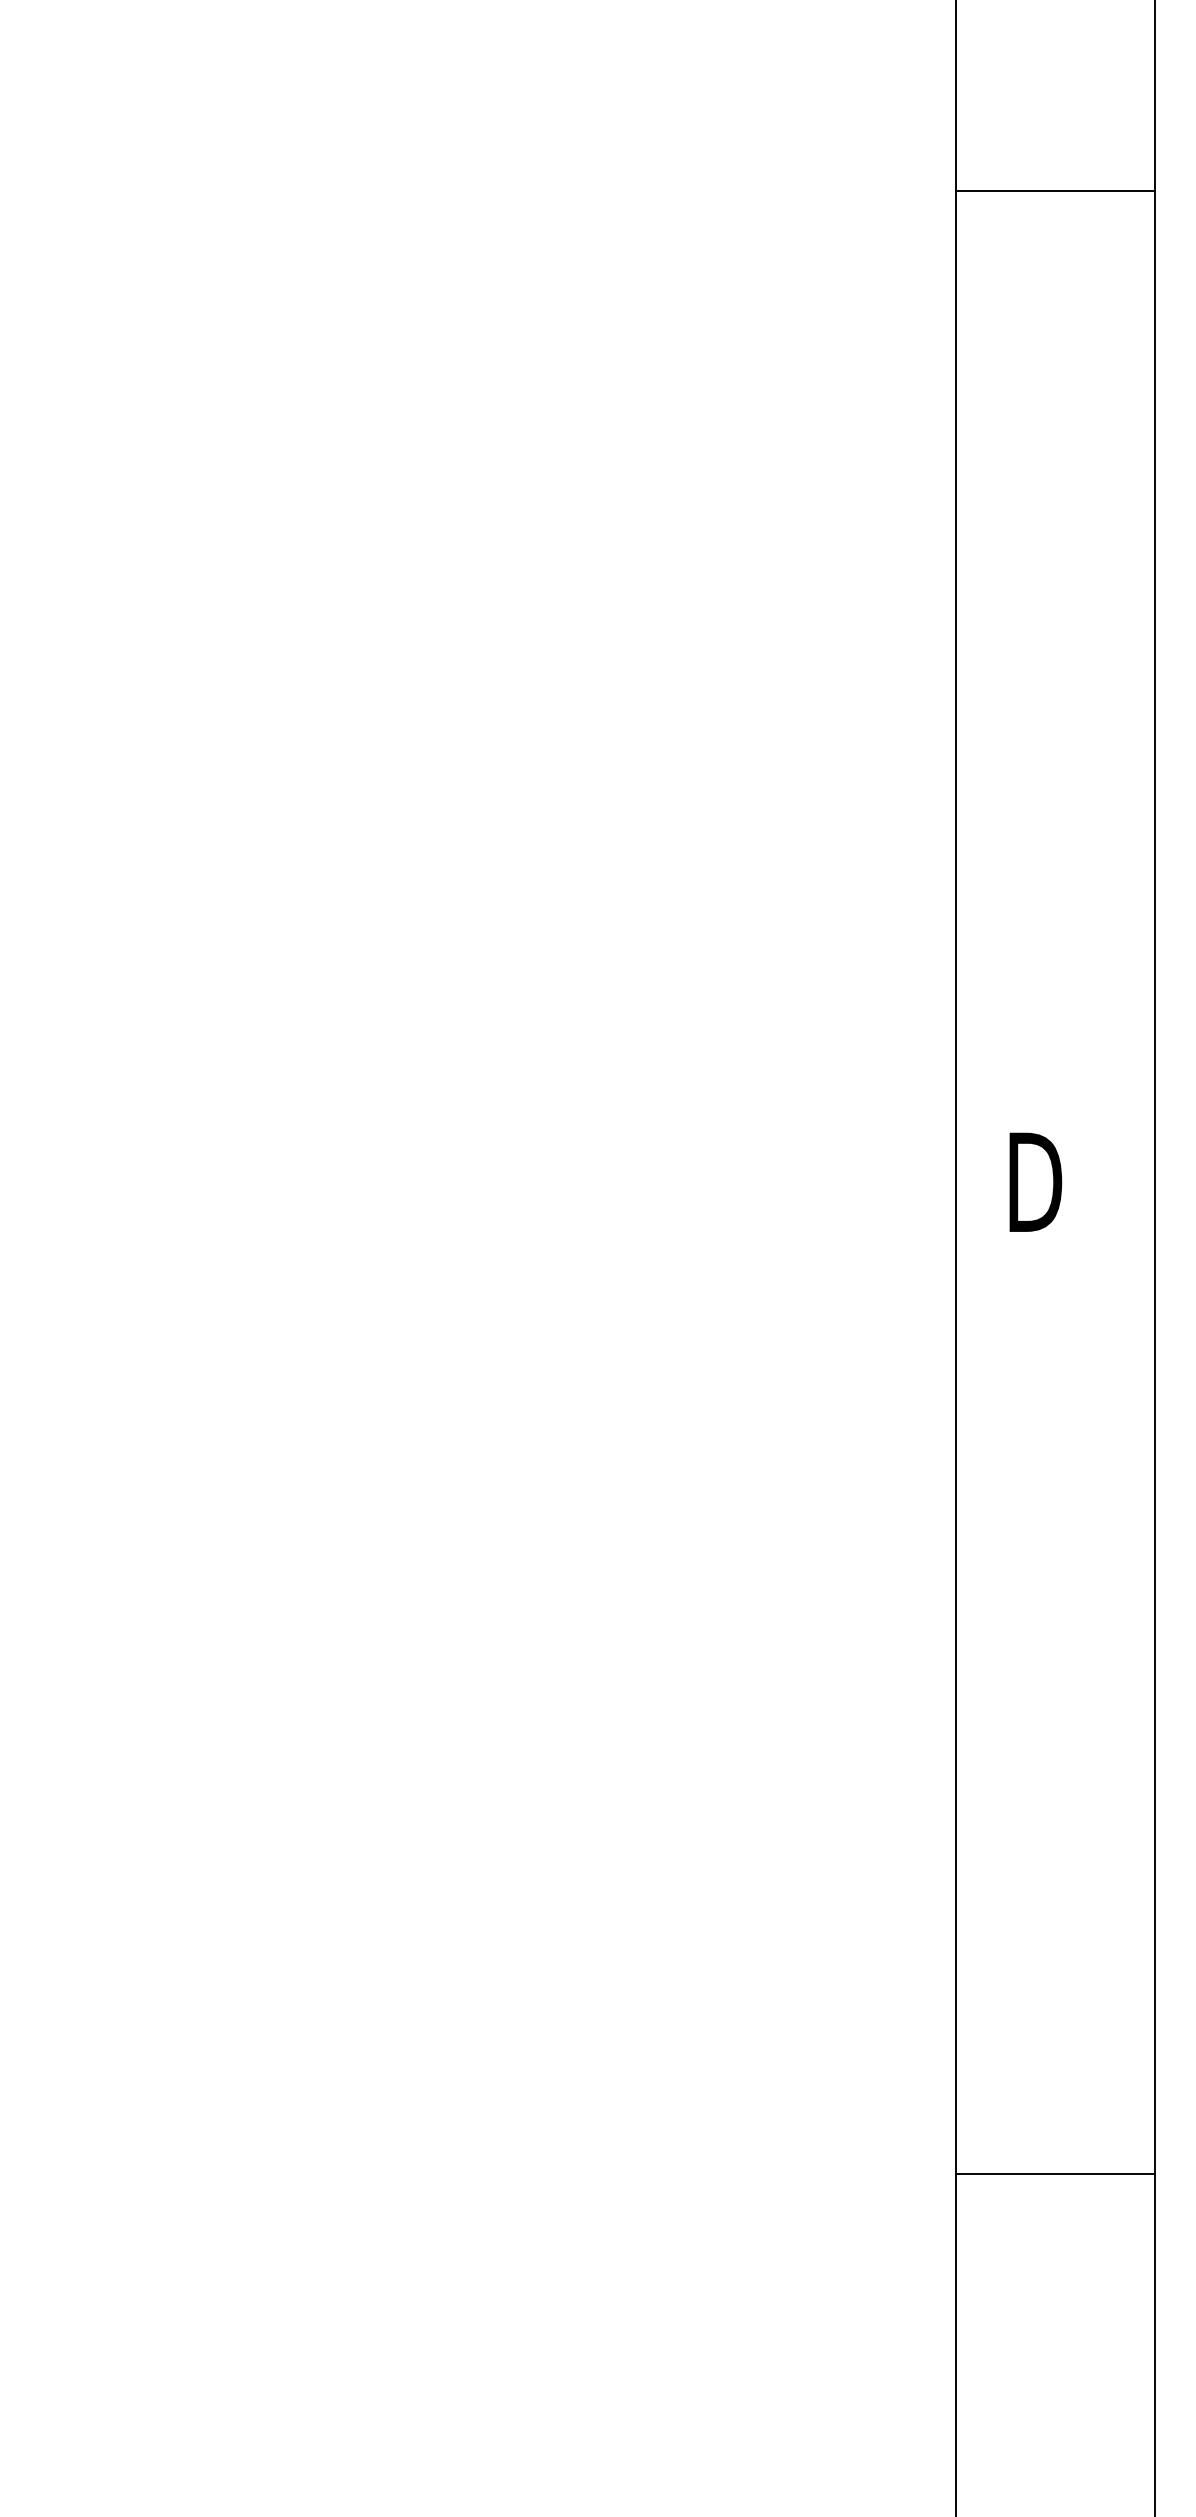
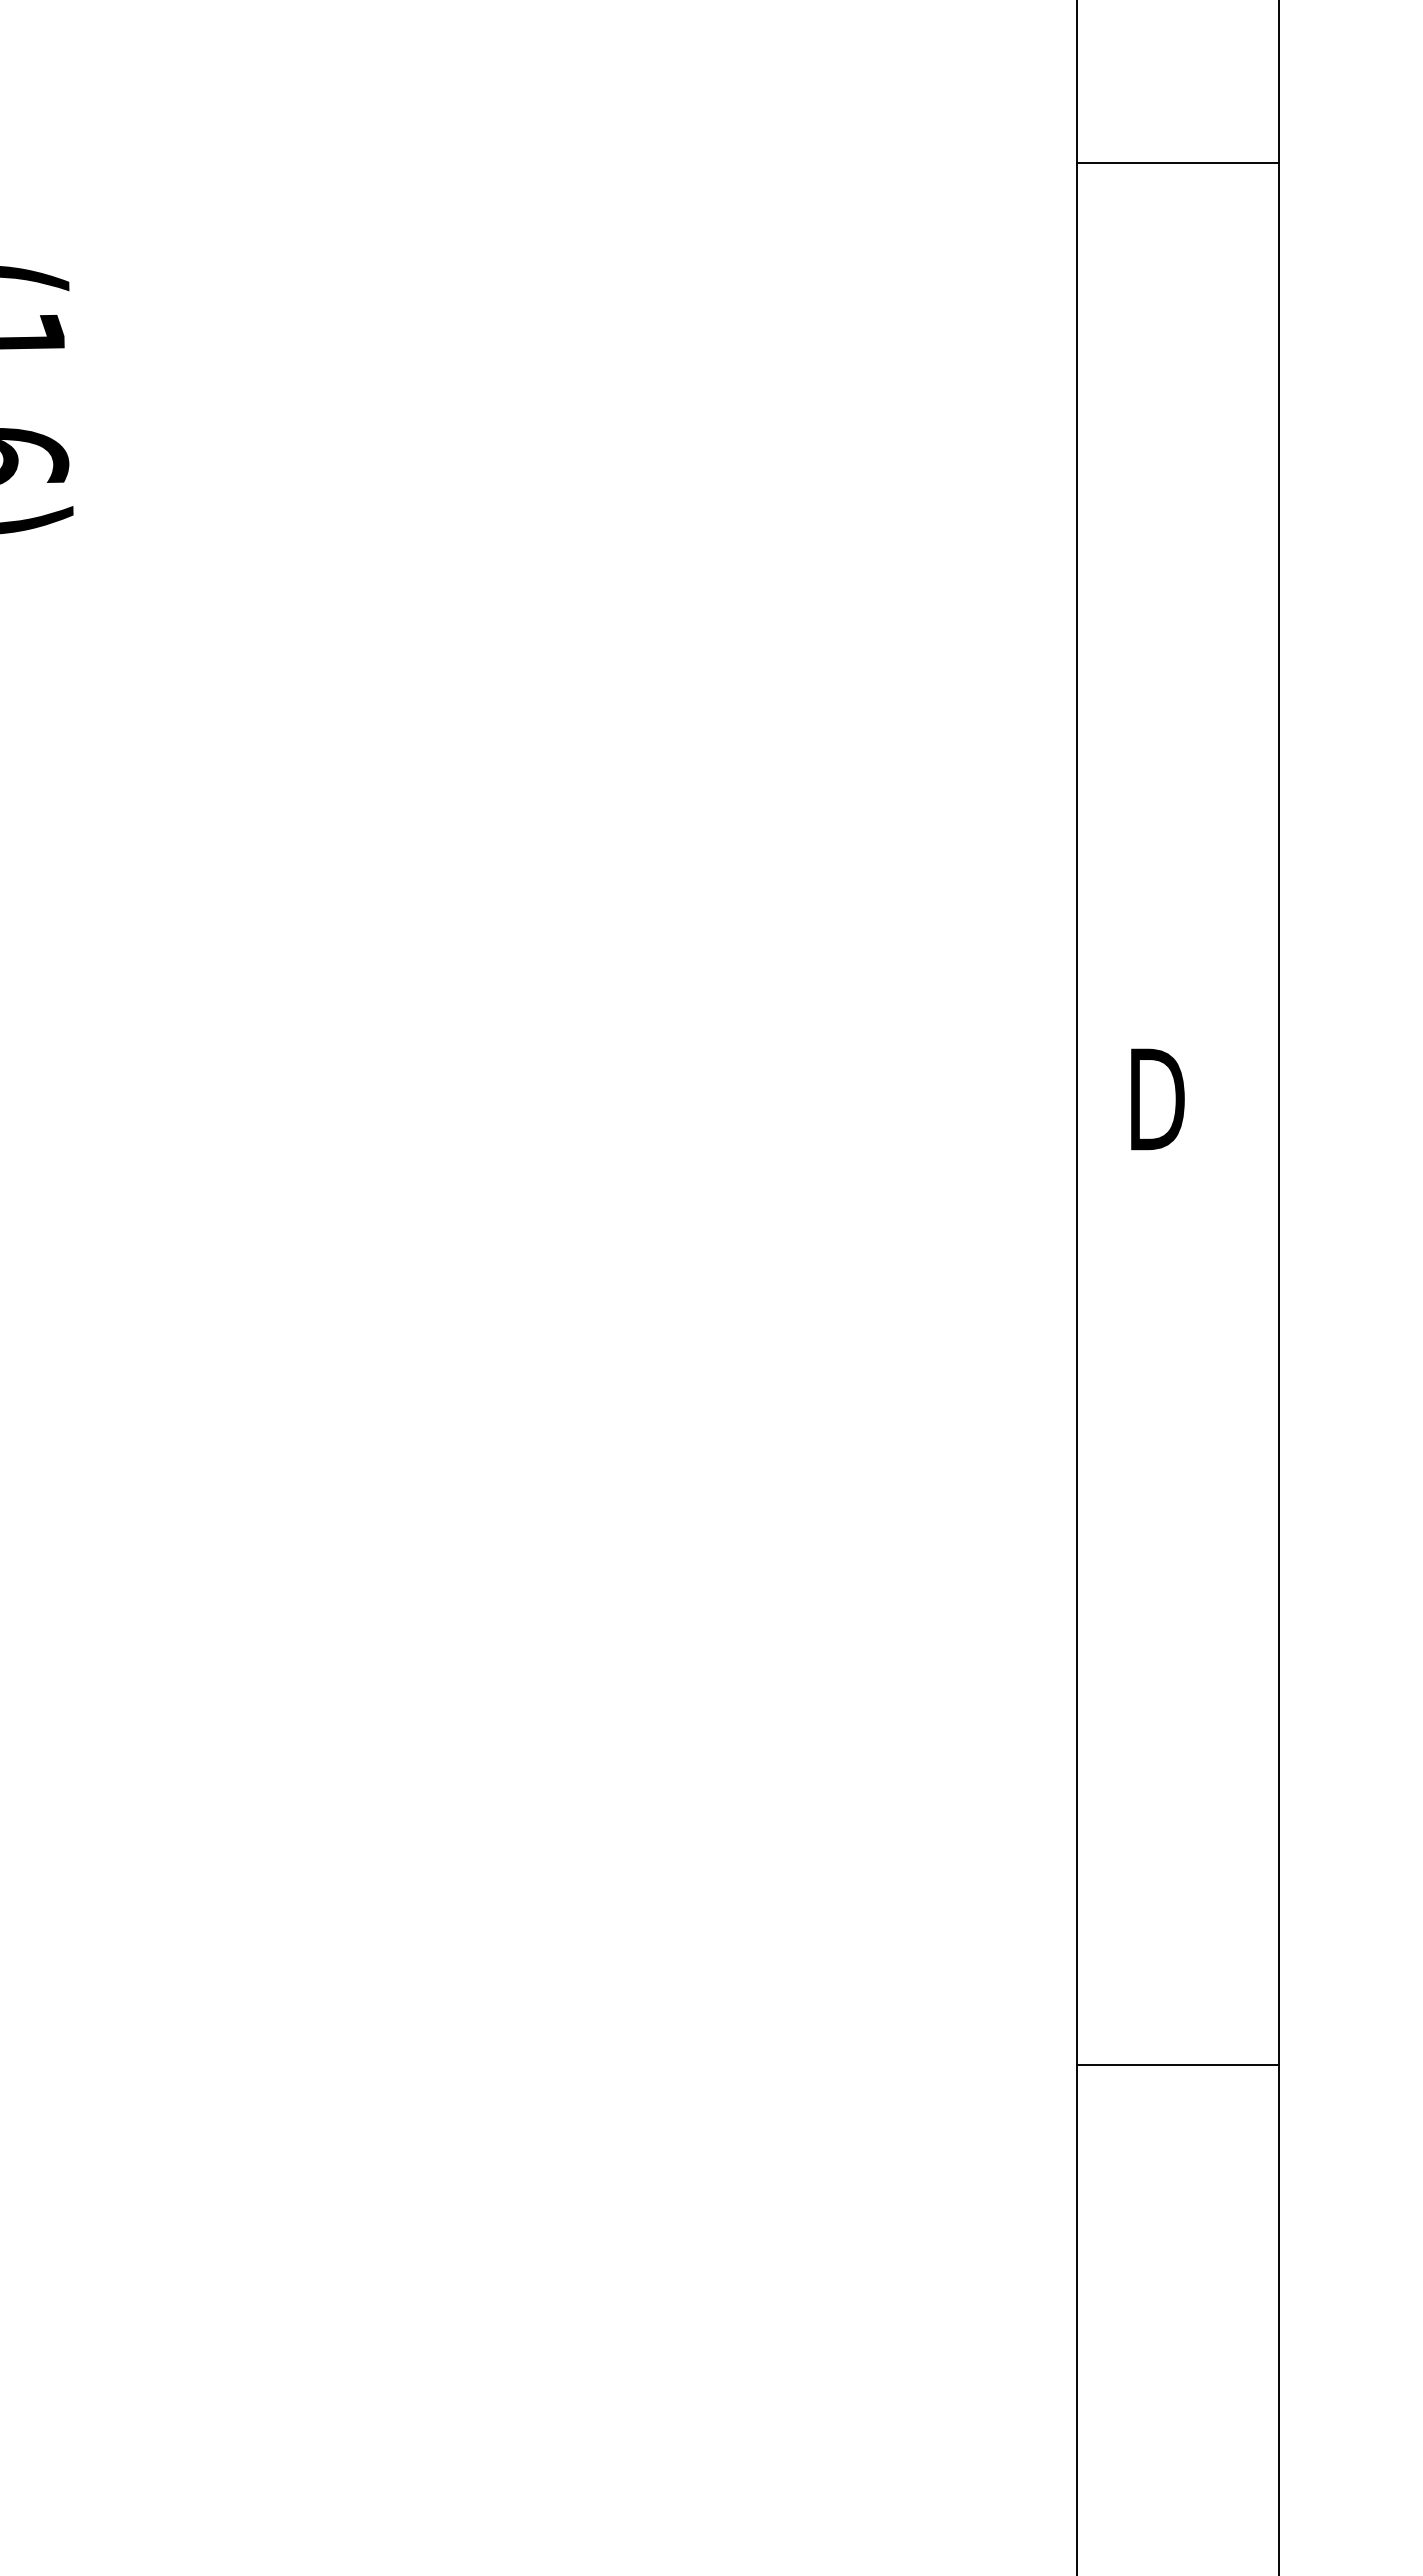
line: (1054, 191) -> (1177, 163), moved
line: (1054, 2173) -> (1177, 2064), moved

